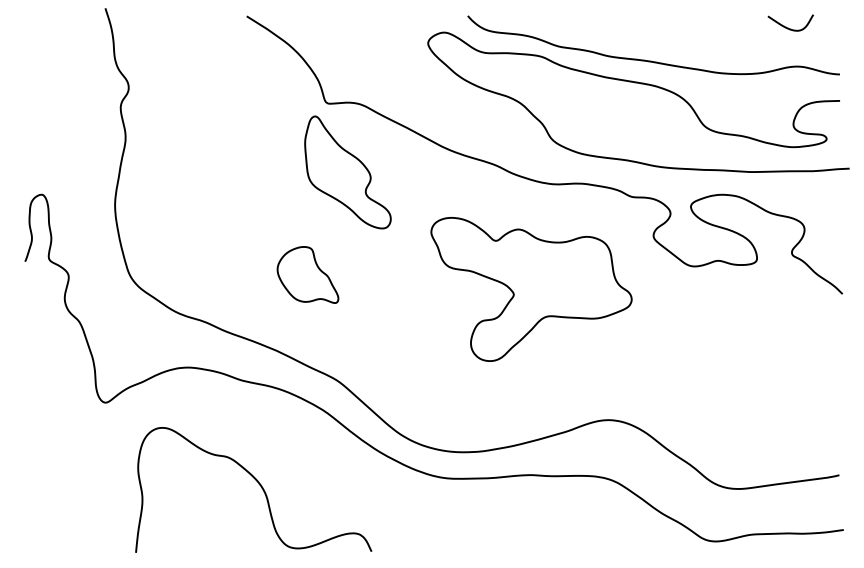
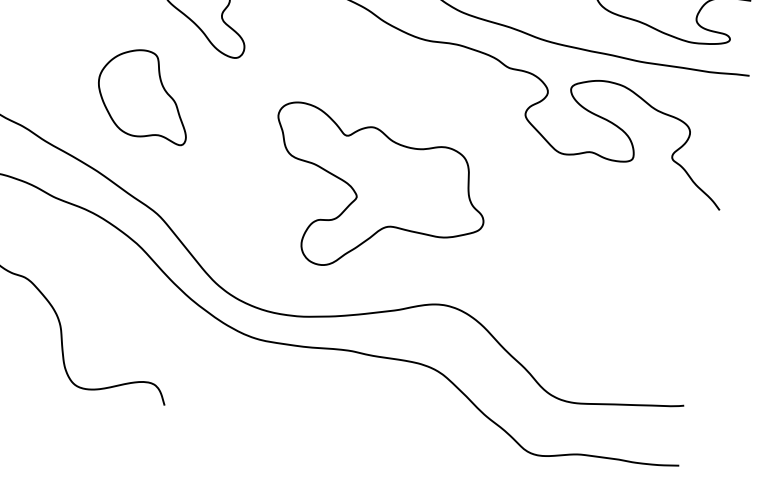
part: (307, 274) -> (144, 94), size x1.43
part: (531, 289) -> (376, 194), moved

